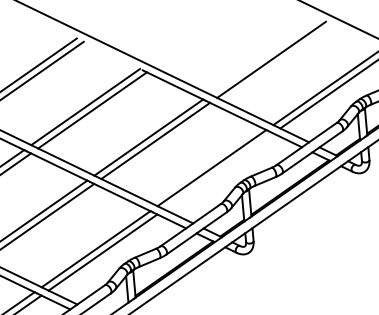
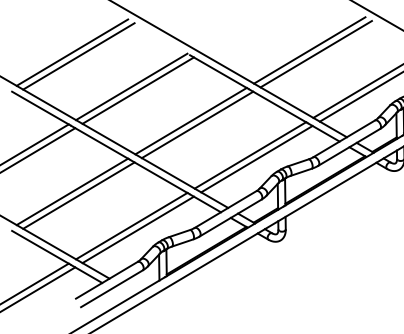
line: (264, 56) -> (309, 50), added
line: (218, 170) -> (256, 158), added

